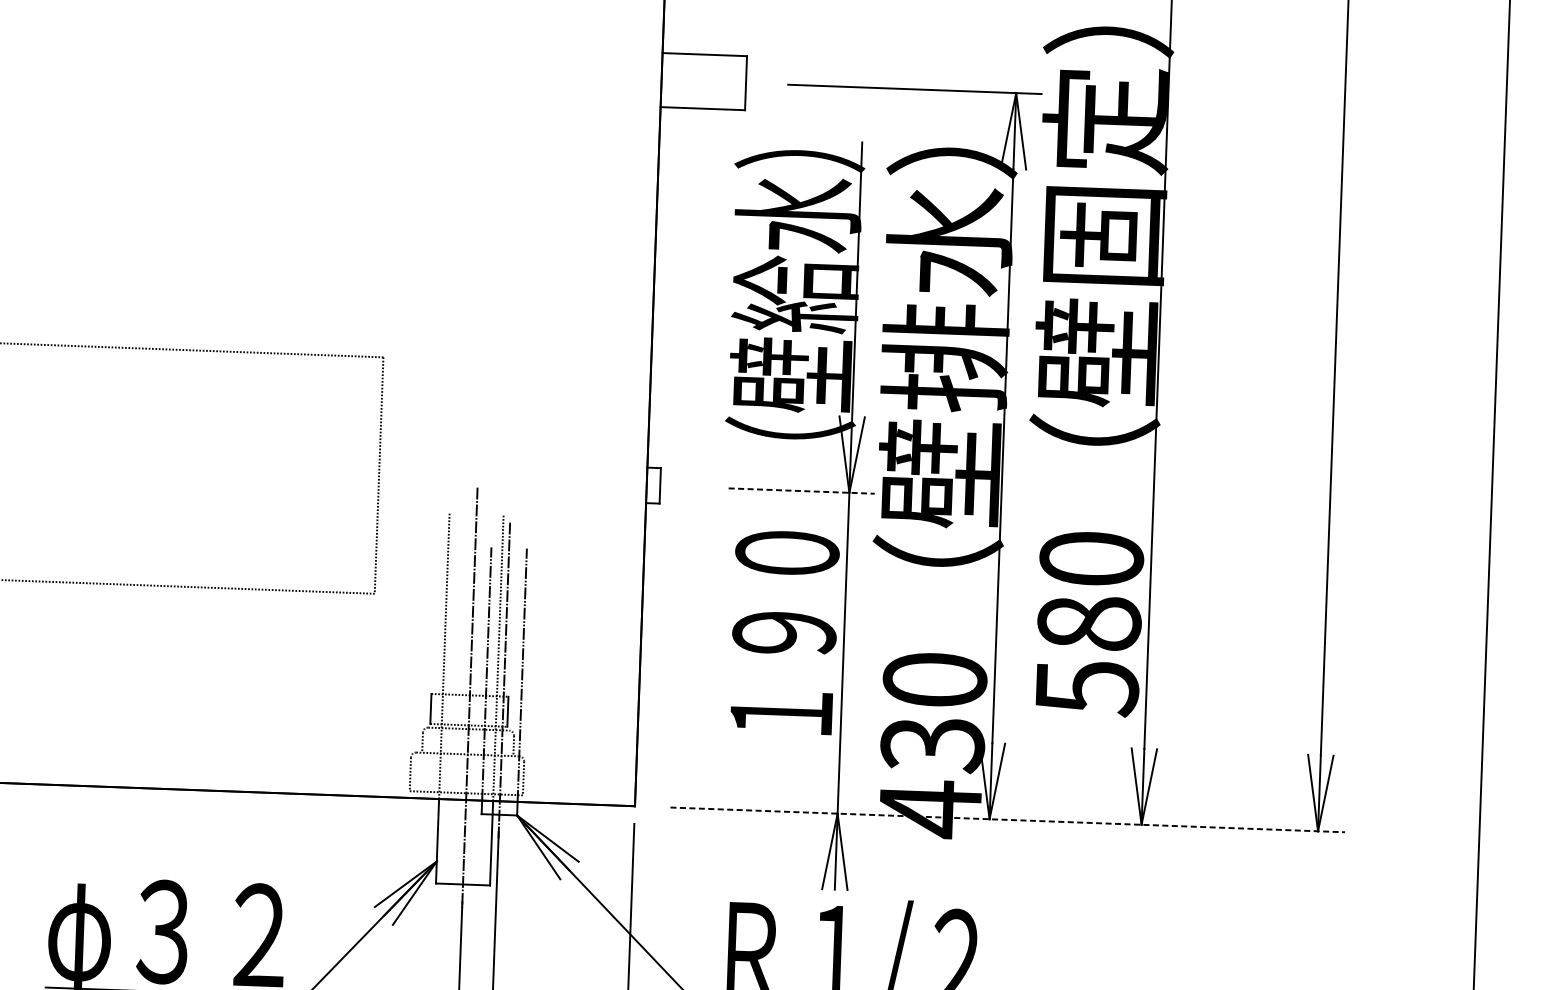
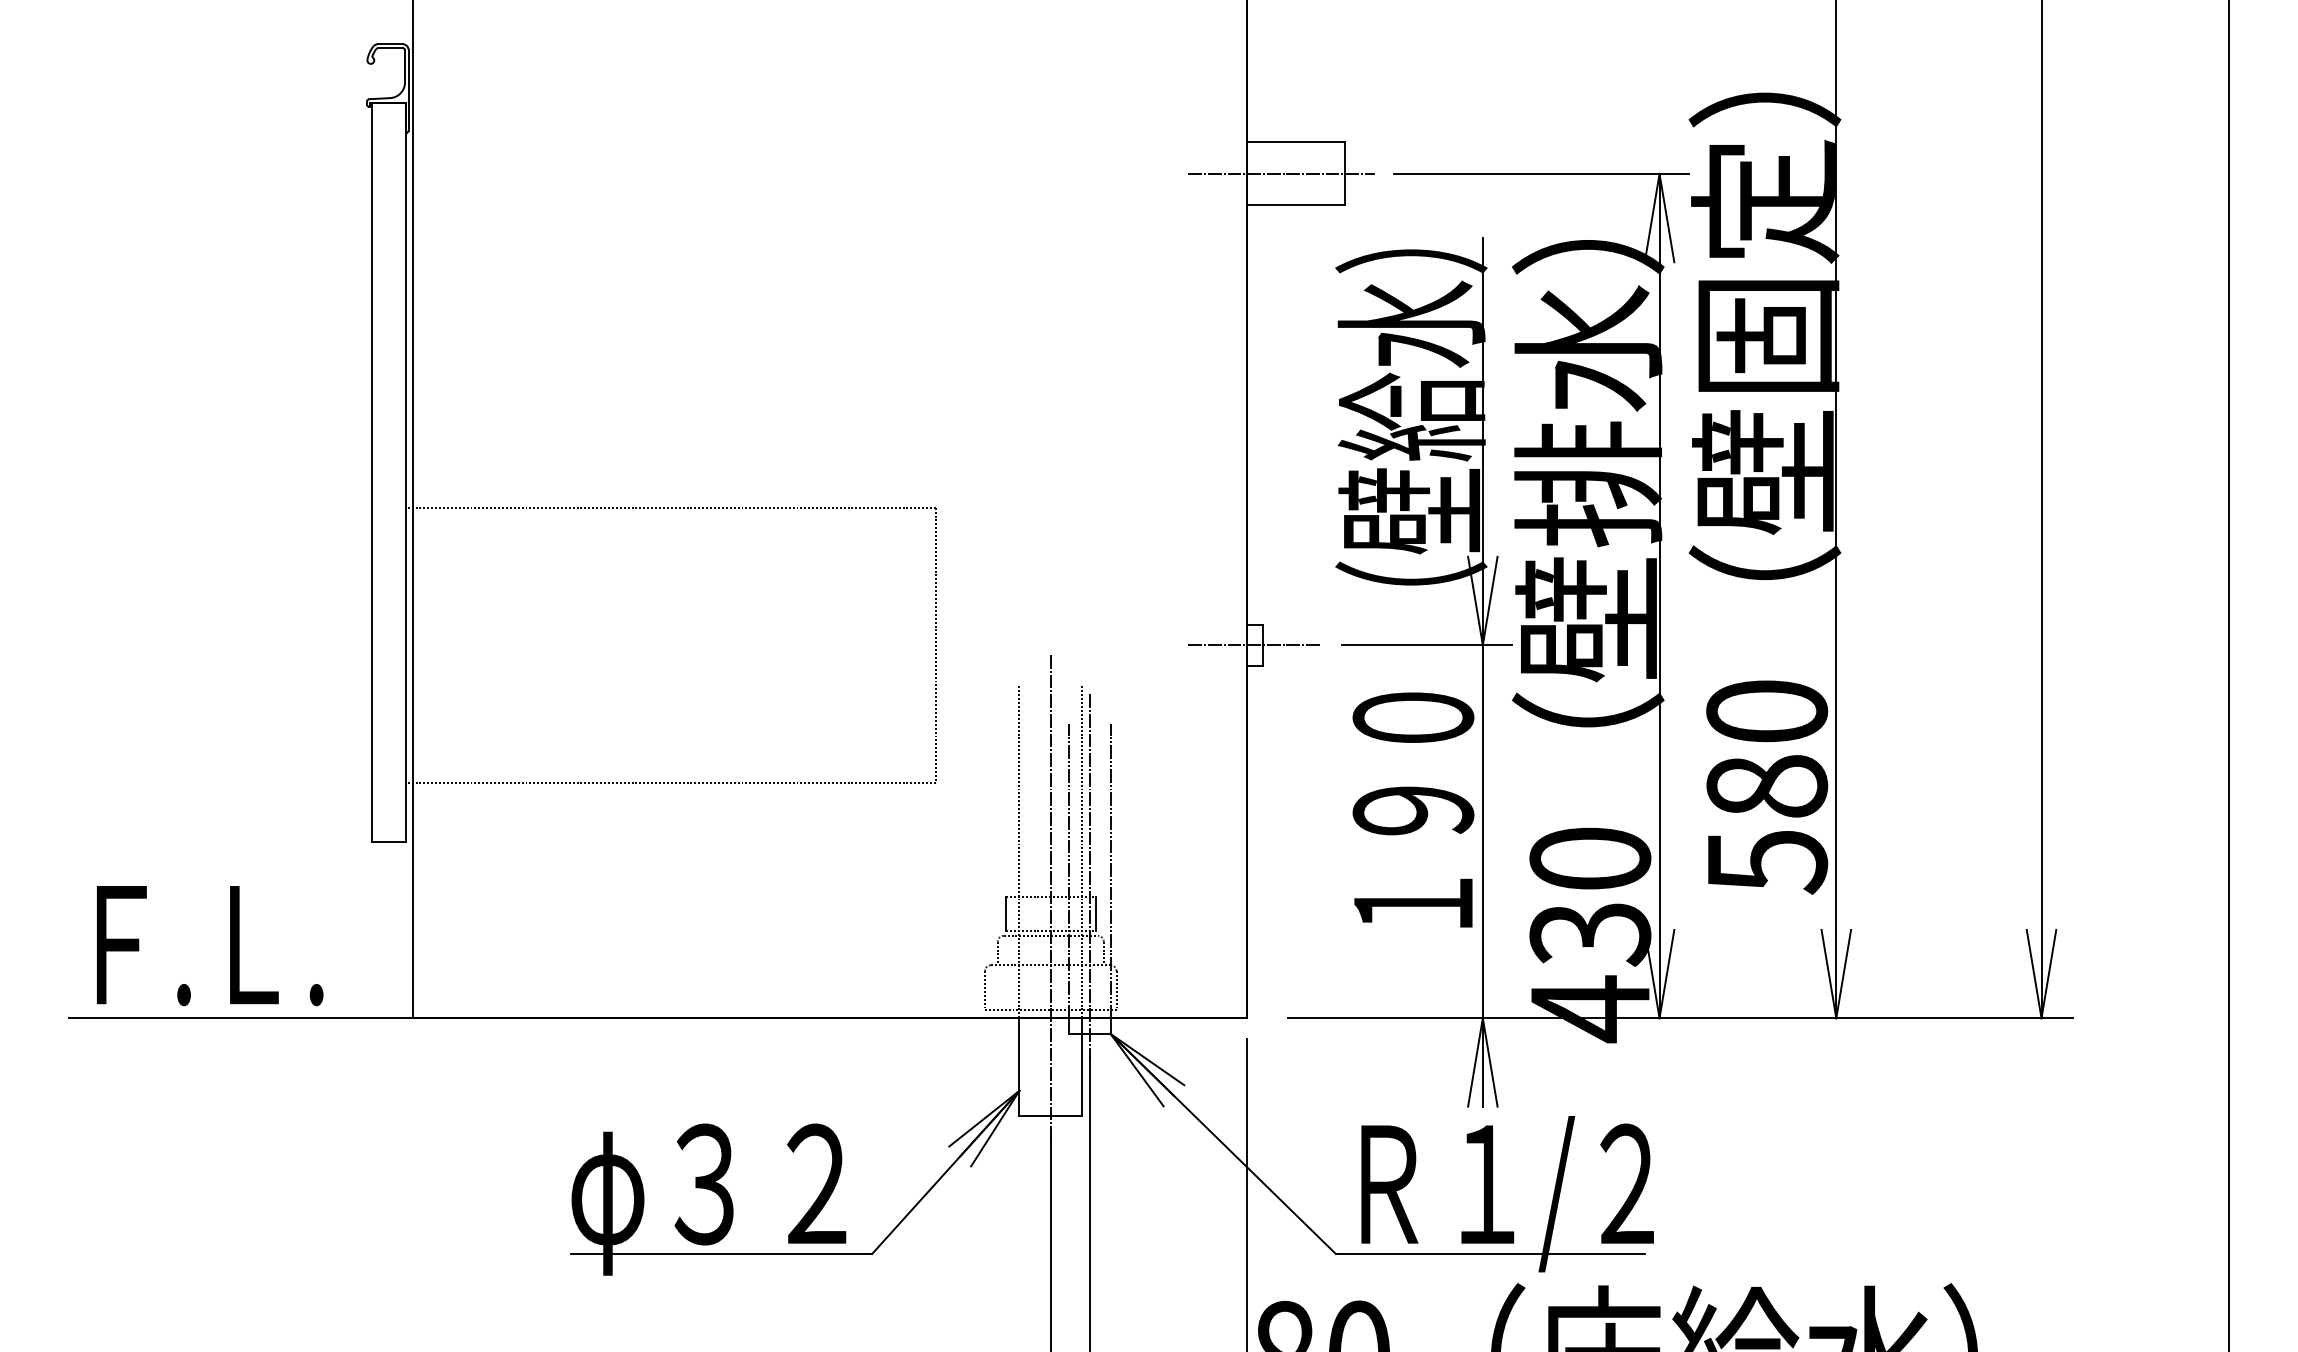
line: (691, 80) -> (1281, 173), added
line: (653, 485) -> (1254, 645), added
line: (801, 491) -> (1427, 645), dashed -> solid
line: (1008, 820) -> (1681, 1018), dashed -> solid

